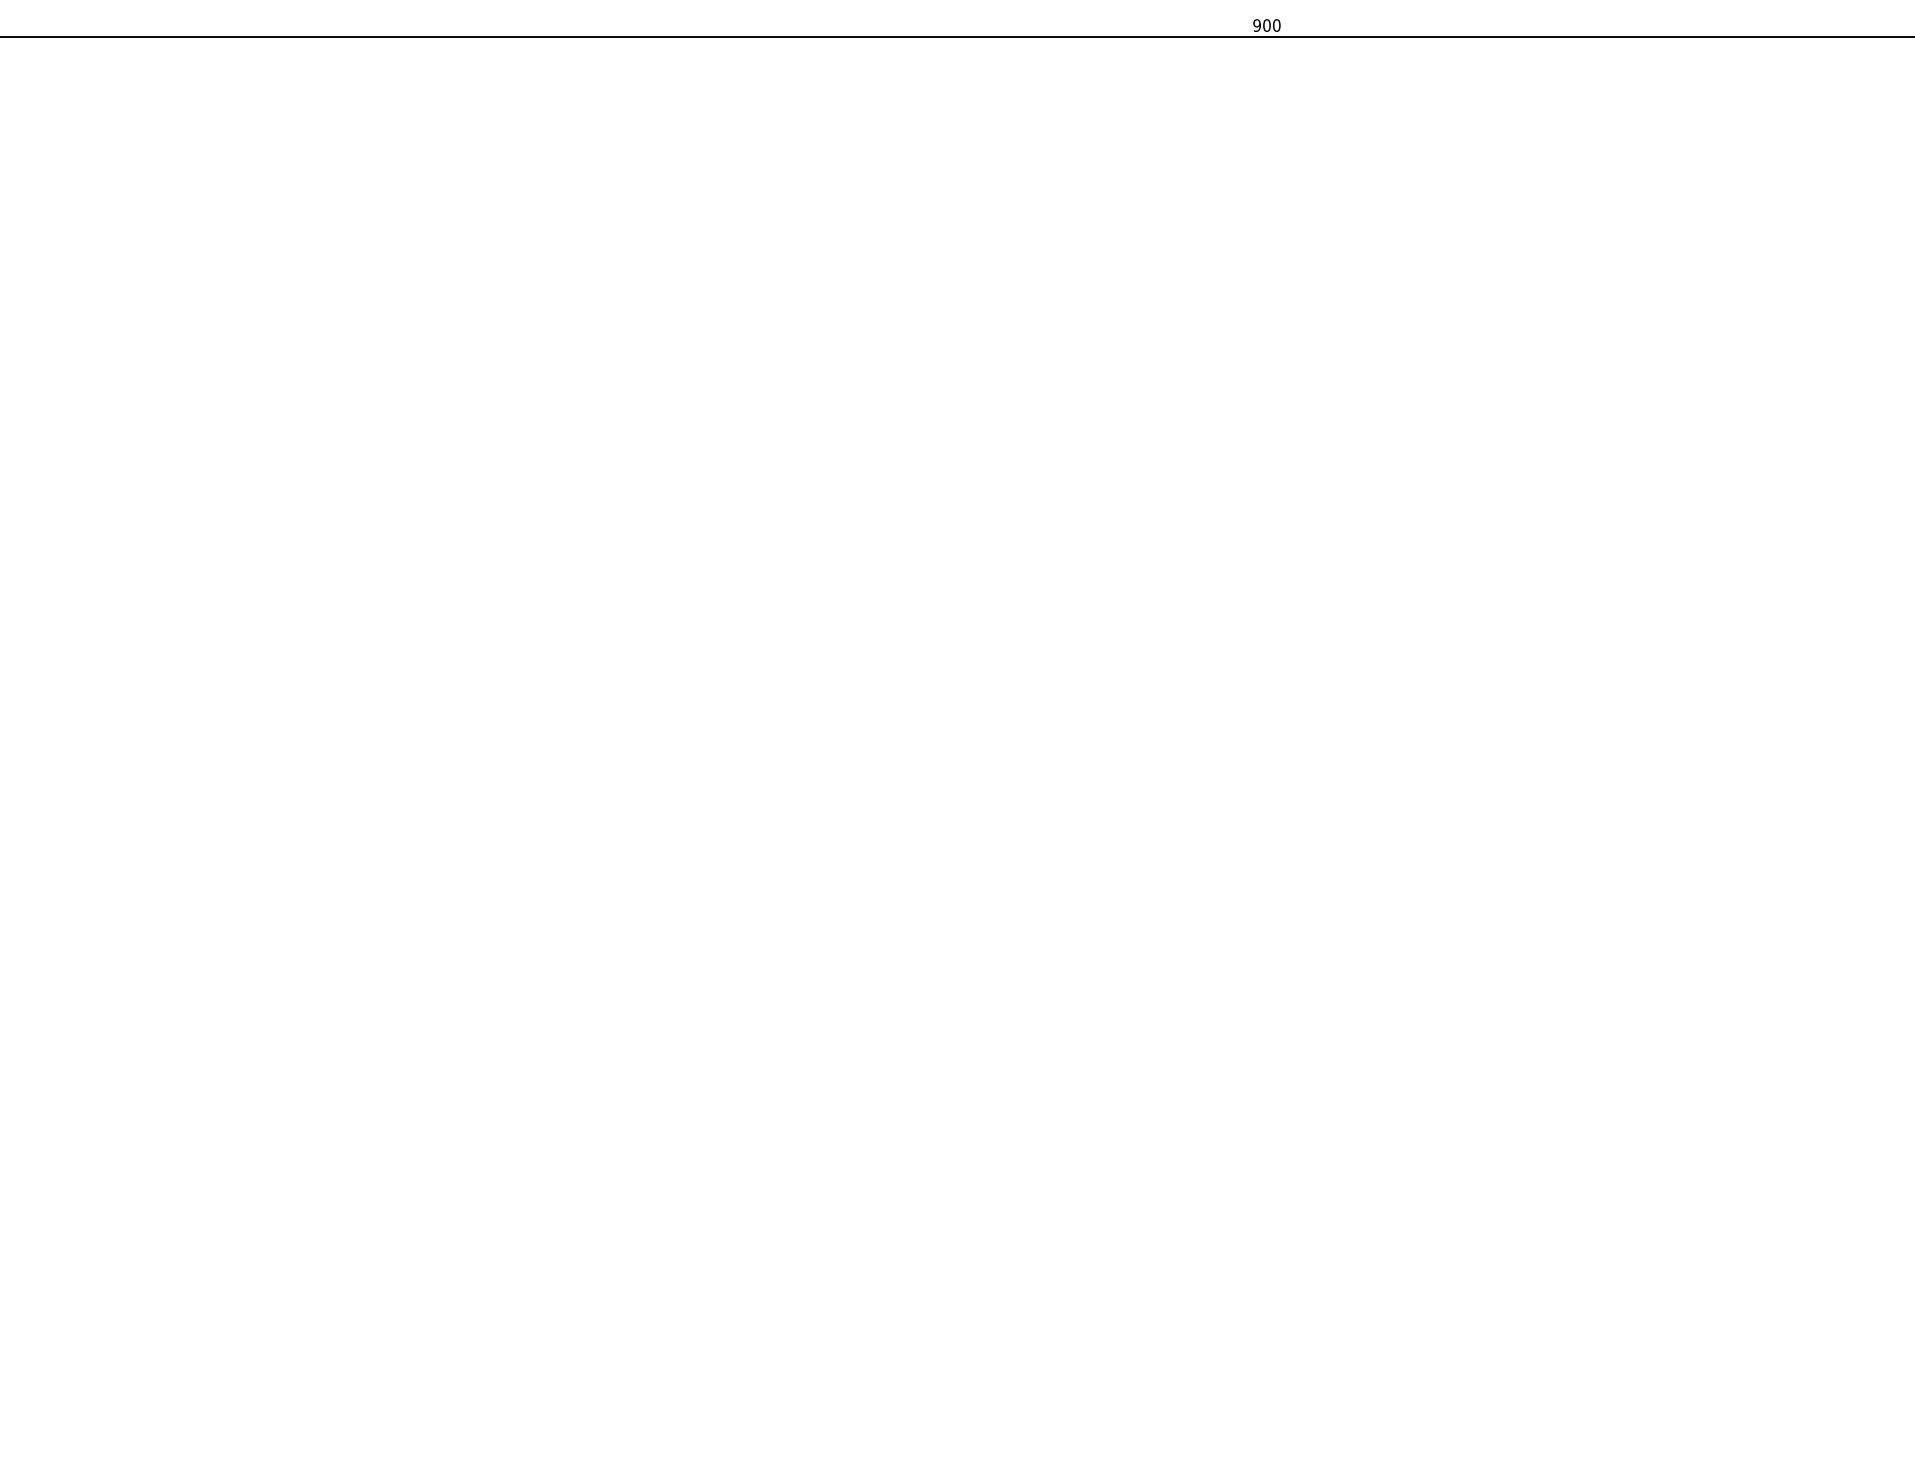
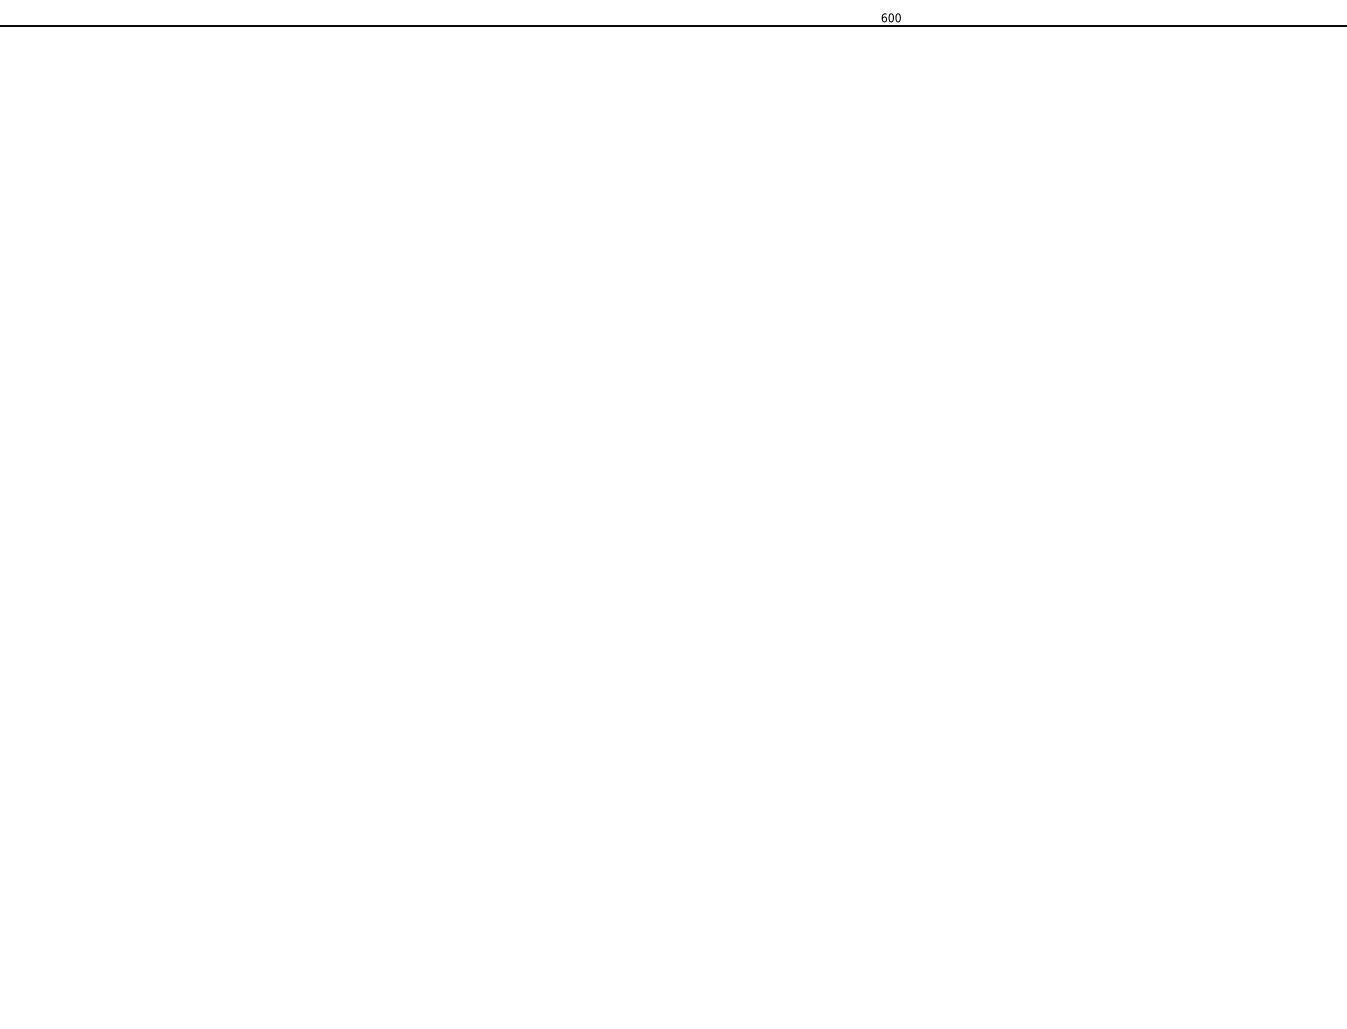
text: (1257, 25) -> (884, 17), 900 -> 600

